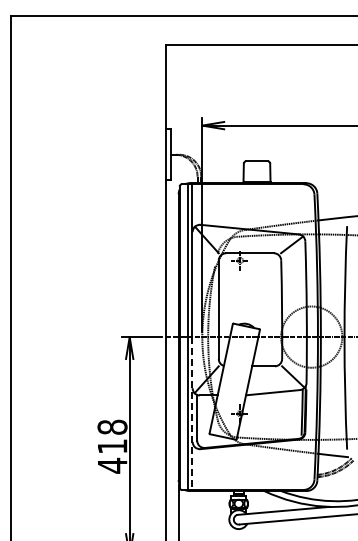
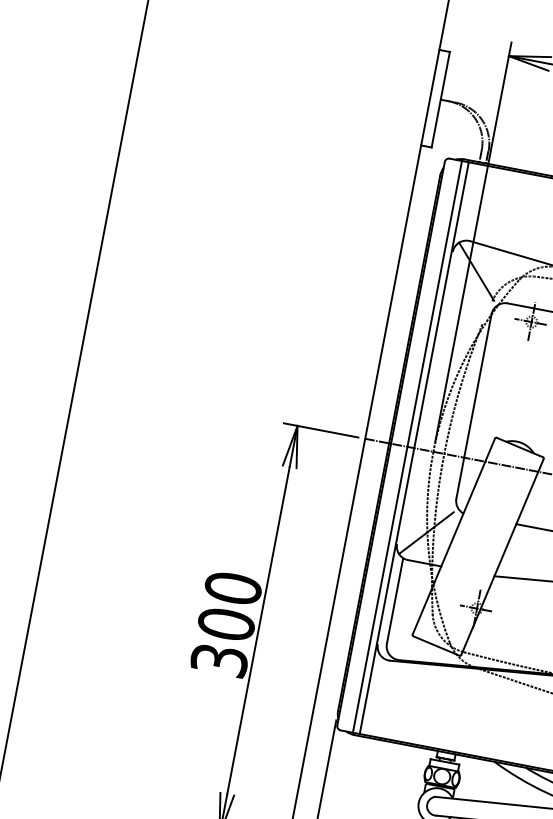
line: (192, 414) -> (387, 593), dashed -> solid
text: (112, 446) -> (226, 624), 418 -> 300

